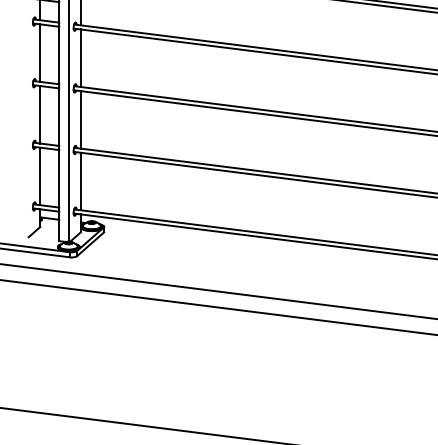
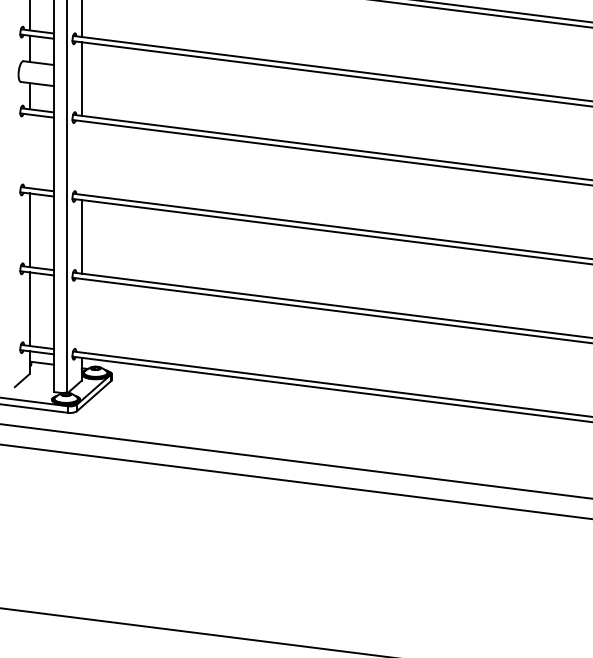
line: (40, 53) -> (29, 151), removed
line: (80, 57) -> (81, 157), removed
line: (80, 181) -> (81, 315), removed

